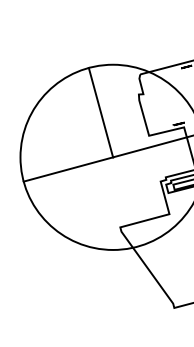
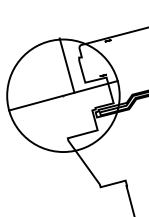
line: (100, 112) -> (66, 65), moved

